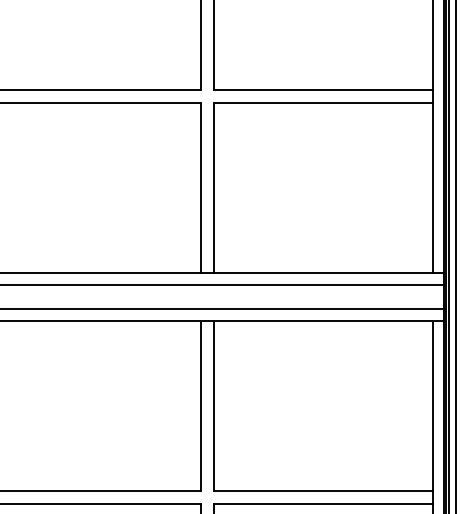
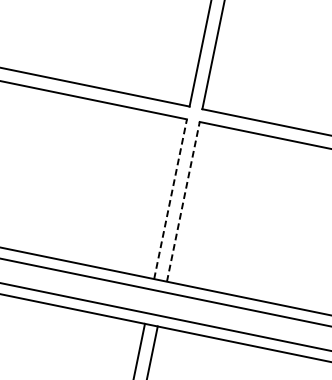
line: (200, 188) -> (170, 199), solid -> dashed
line: (214, 188) -> (183, 202), solid -> dashed

